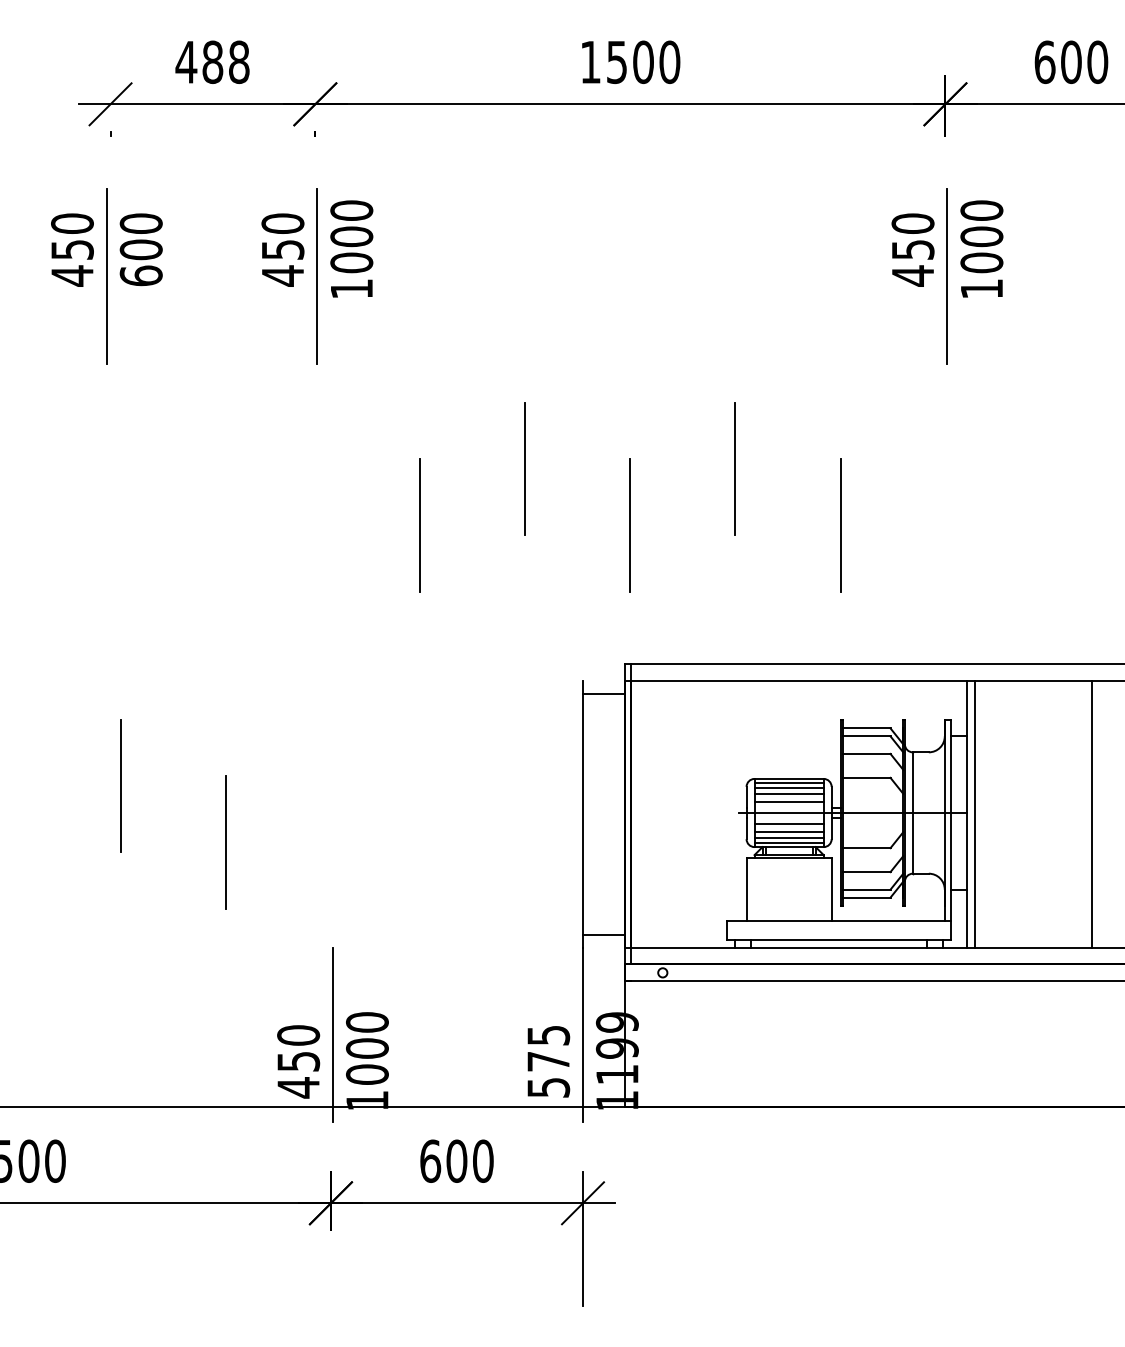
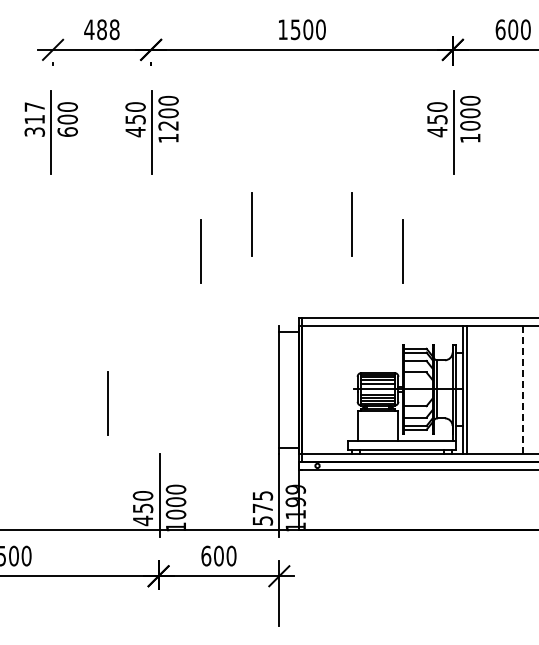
text: (71, 249) -> (34, 119), 450 -> 317
text: (351, 262) -> (168, 125), 1000 -> 1200
line: (631, 525) -> (302, 251), removed
line: (121, 786) -> (58, 376), removed
line: (1090, 813) -> (522, 389), solid -> dashed

